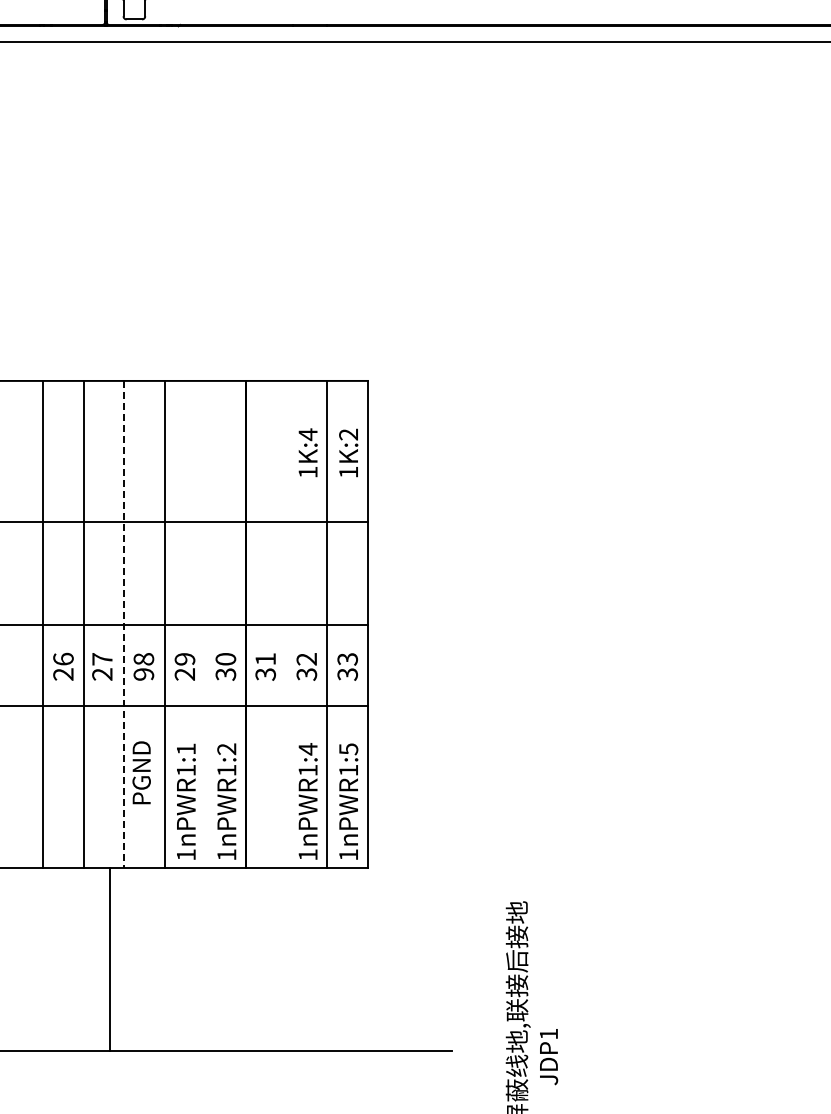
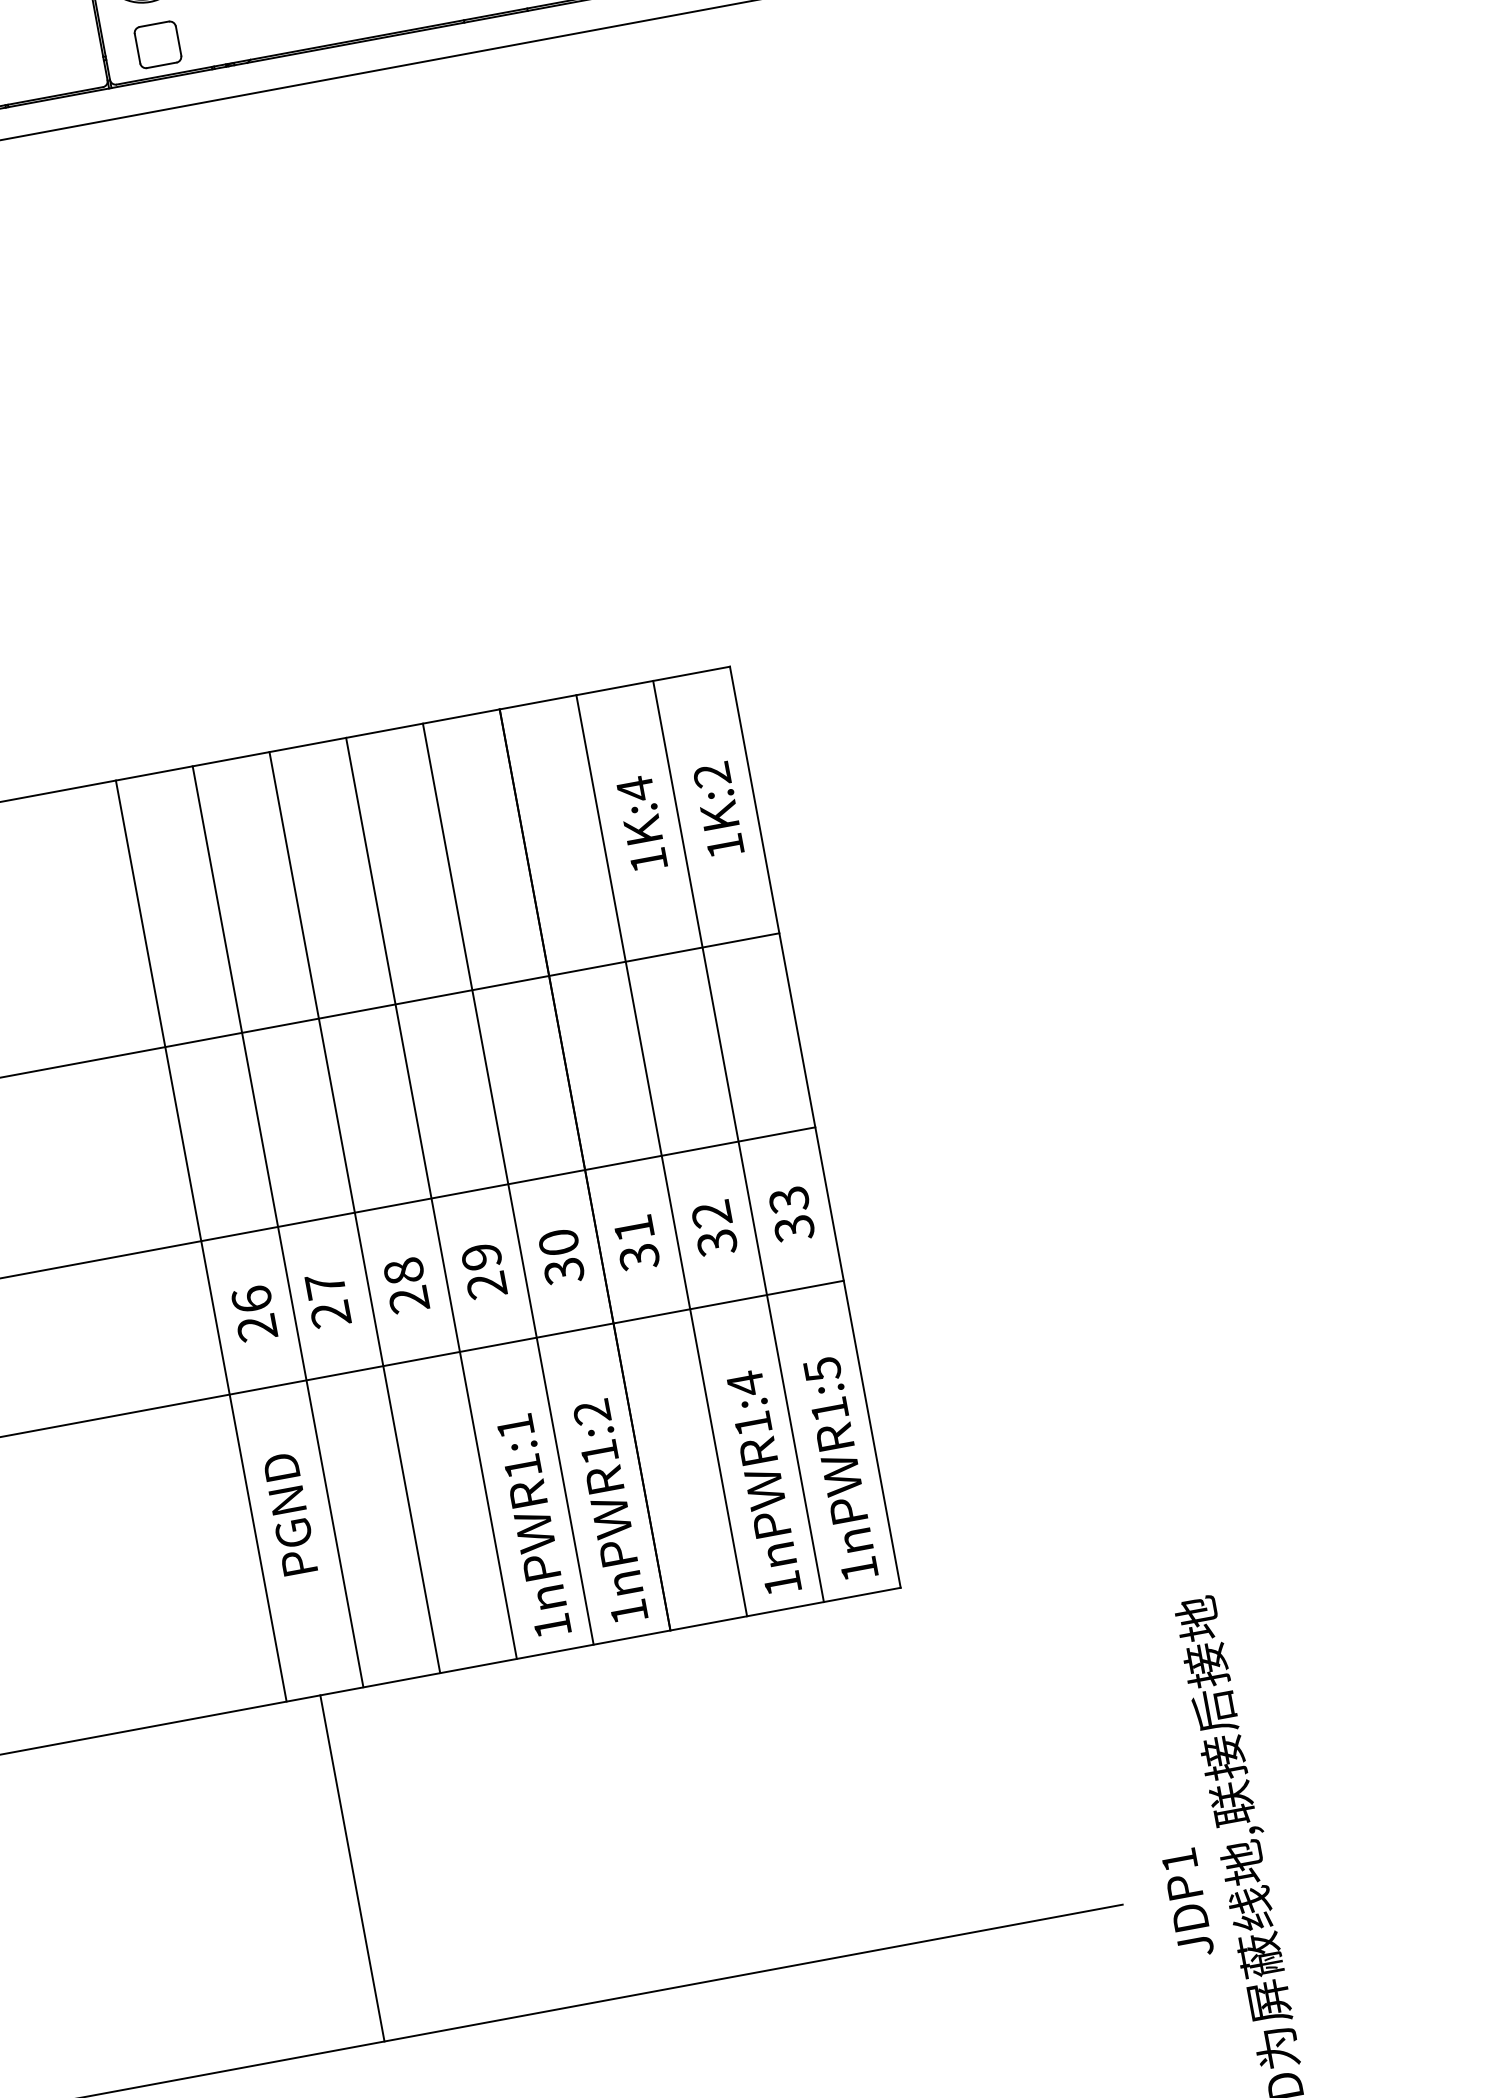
line: (124, 624) -> (355, 1212), dashed -> solid
line: (205, 624) -> (508, 1183), added
line: (286, 624) -> (661, 1155), added
text: (144, 674) -> (410, 1299), 98 -> 28
text: (141, 772) -> (289, 1513), moved
line: (109, 959) -> (351, 1867), moved
text: (549, 1057) -> (1188, 1904), moved

